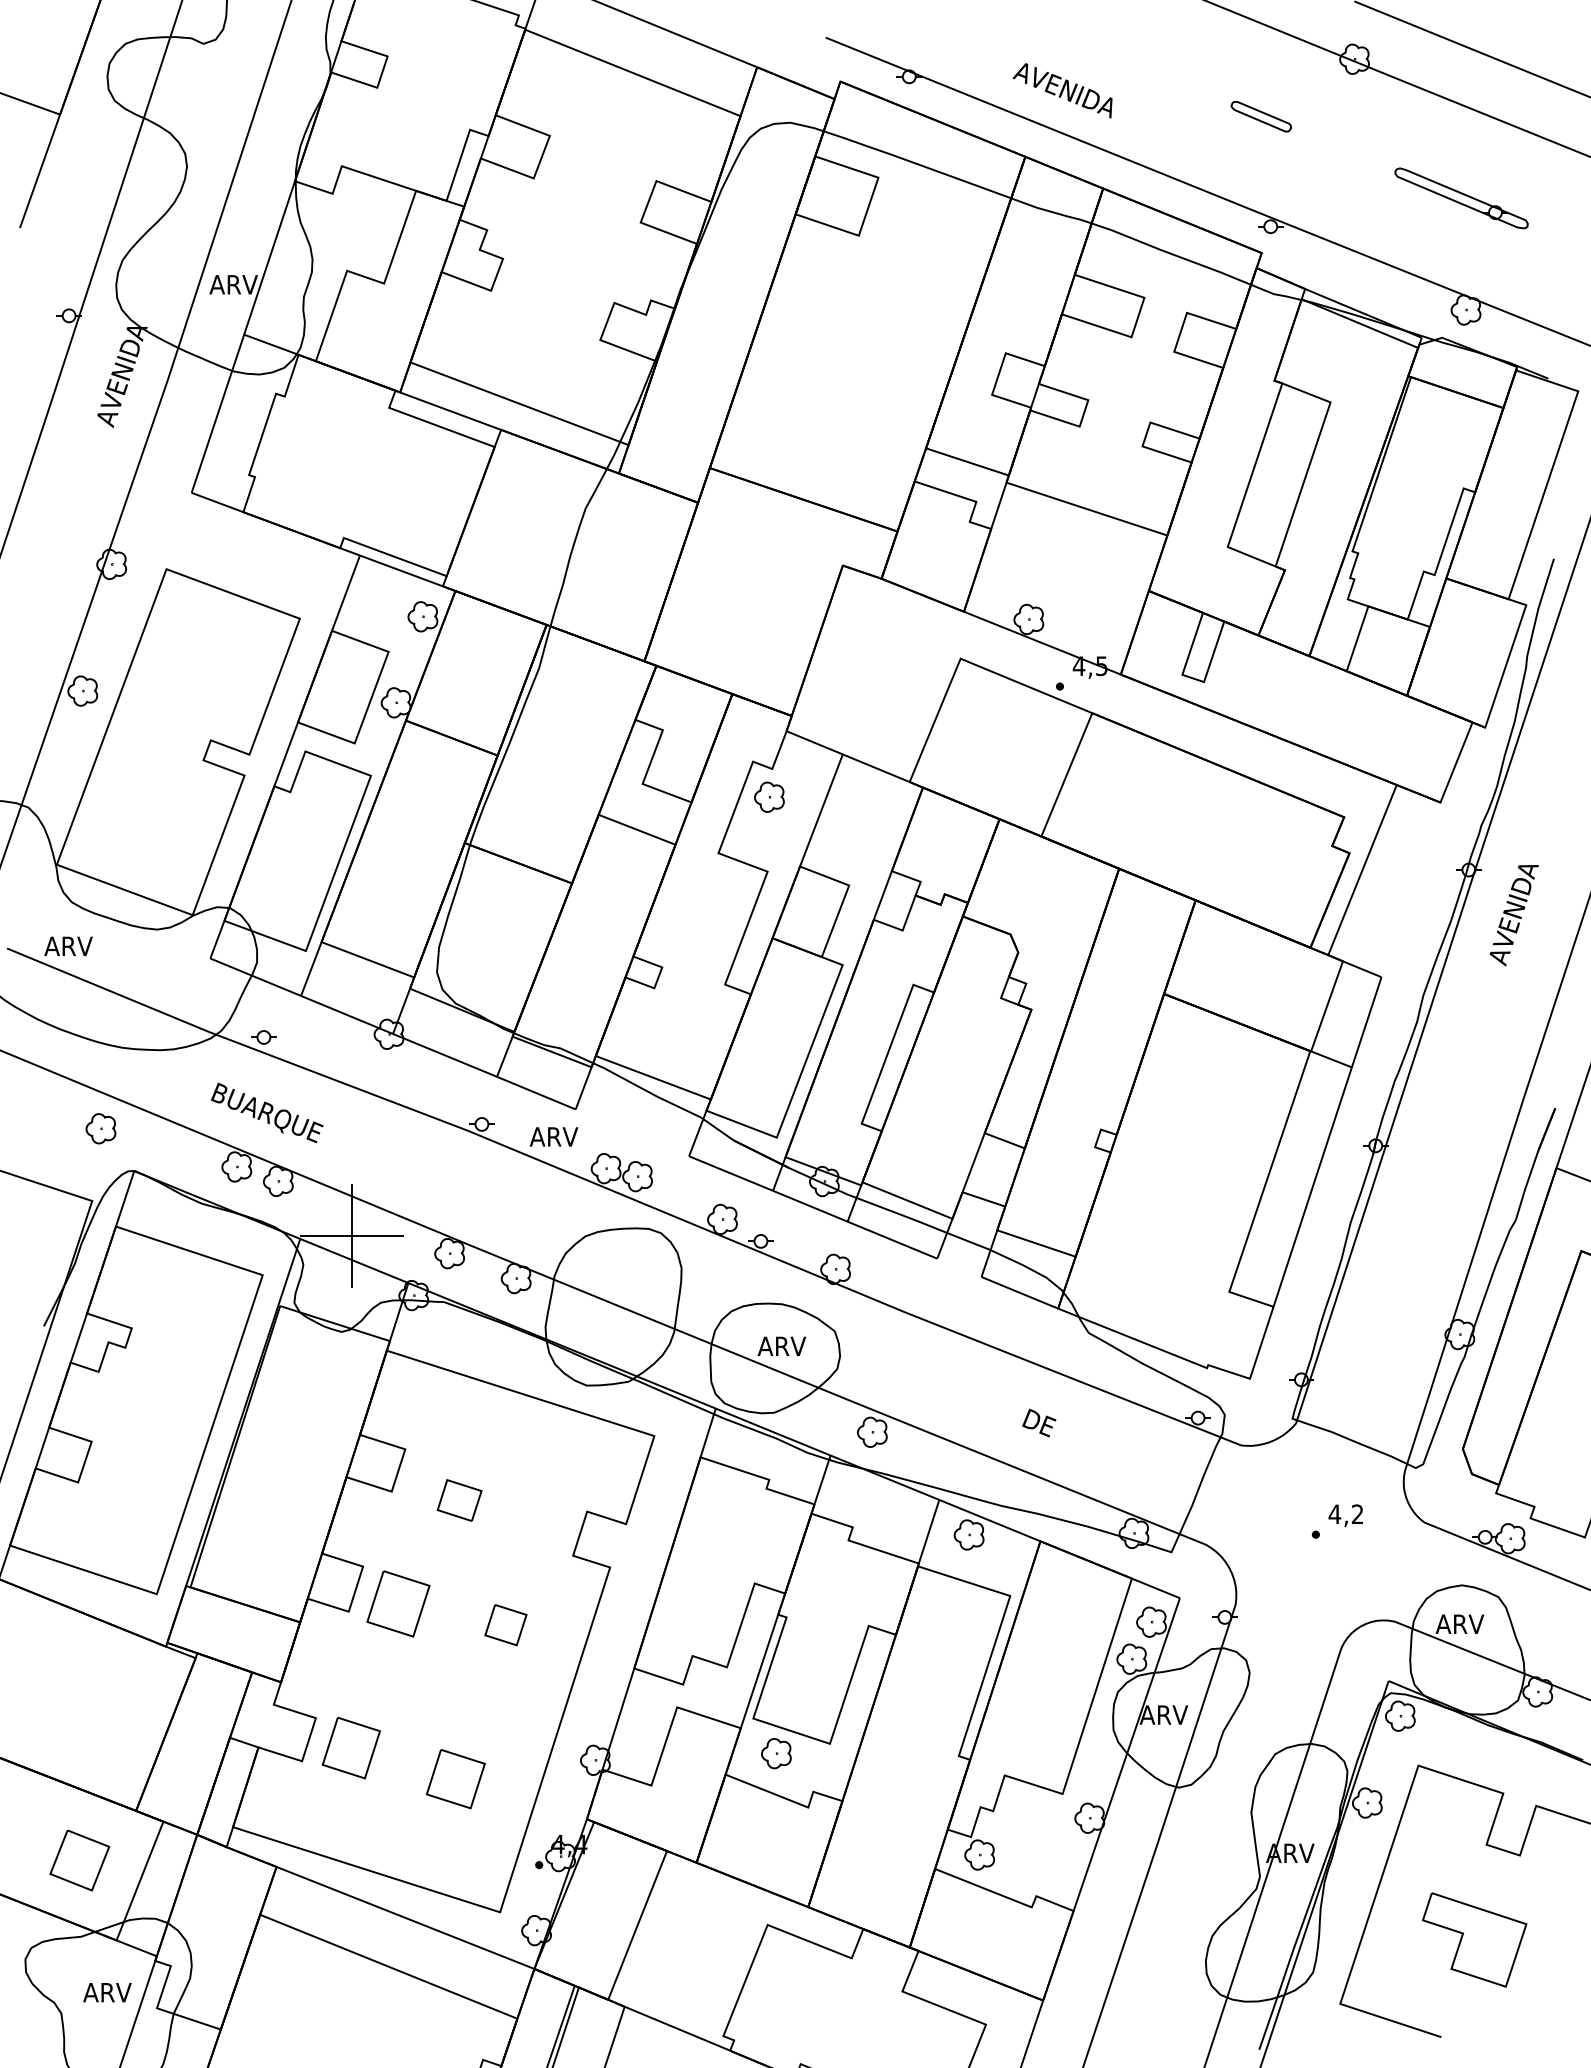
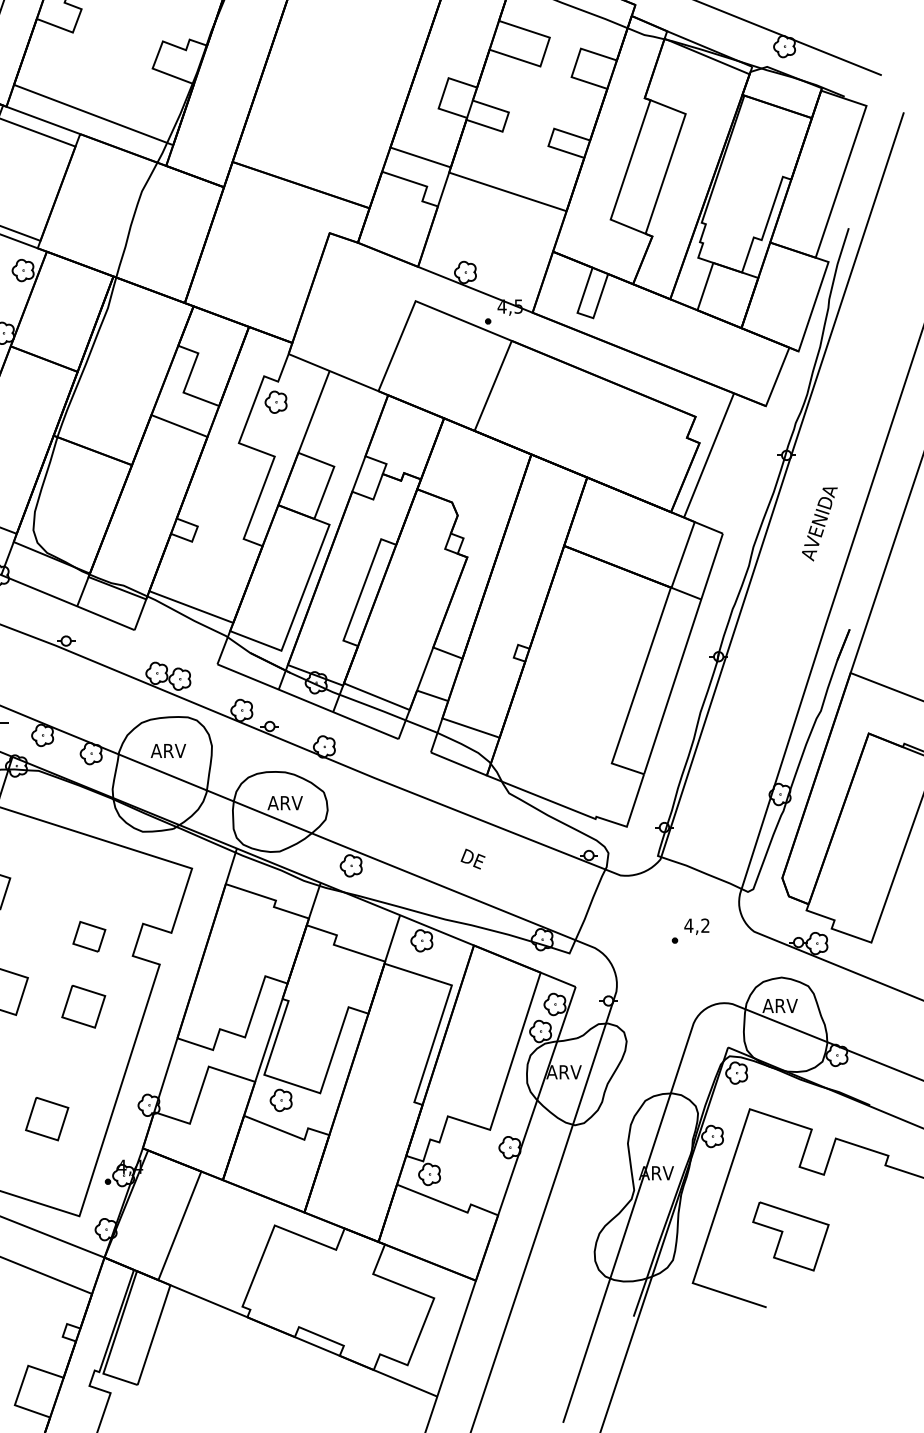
text: (1513, 915) -> (819, 524), moved
text: (553, 1136) -> (168, 750), moved
part: (459, 1500) -> (89, 936), moved
part: (505, 1624) -> (83, 1006), size x1.43

